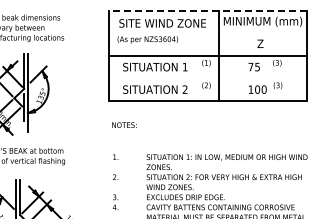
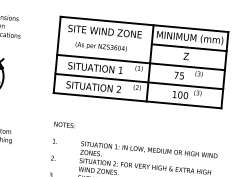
line: (207, 10) -> (144, 24), dashed -> solid
line: (262, 33) -> (188, 47), added
text: (147, 39) -> (100, 46), moved
line: (208, 78) -> (139, 81), added
text: (124, 124) -> (64, 124), moved

